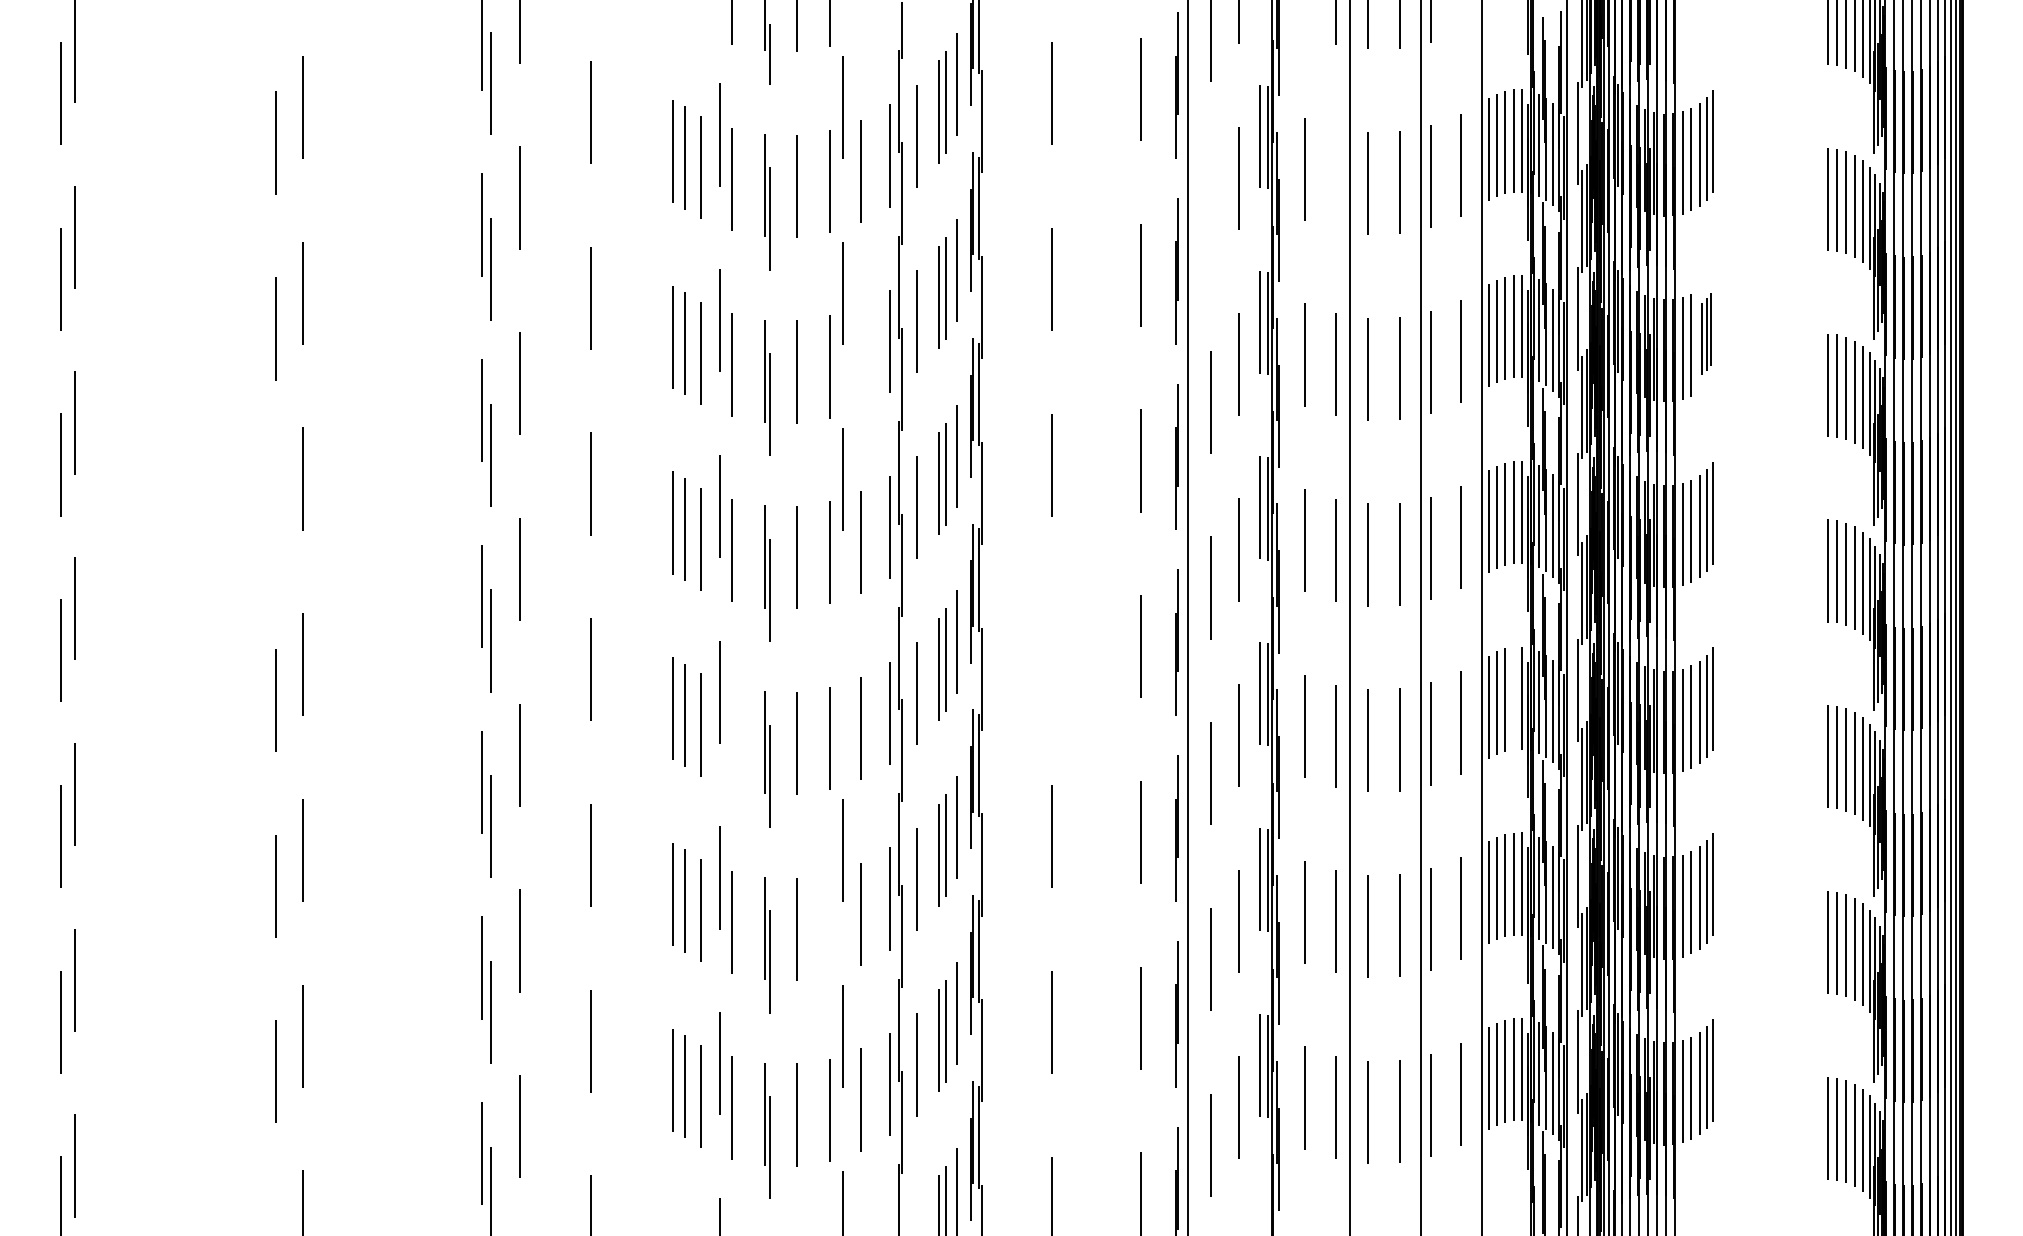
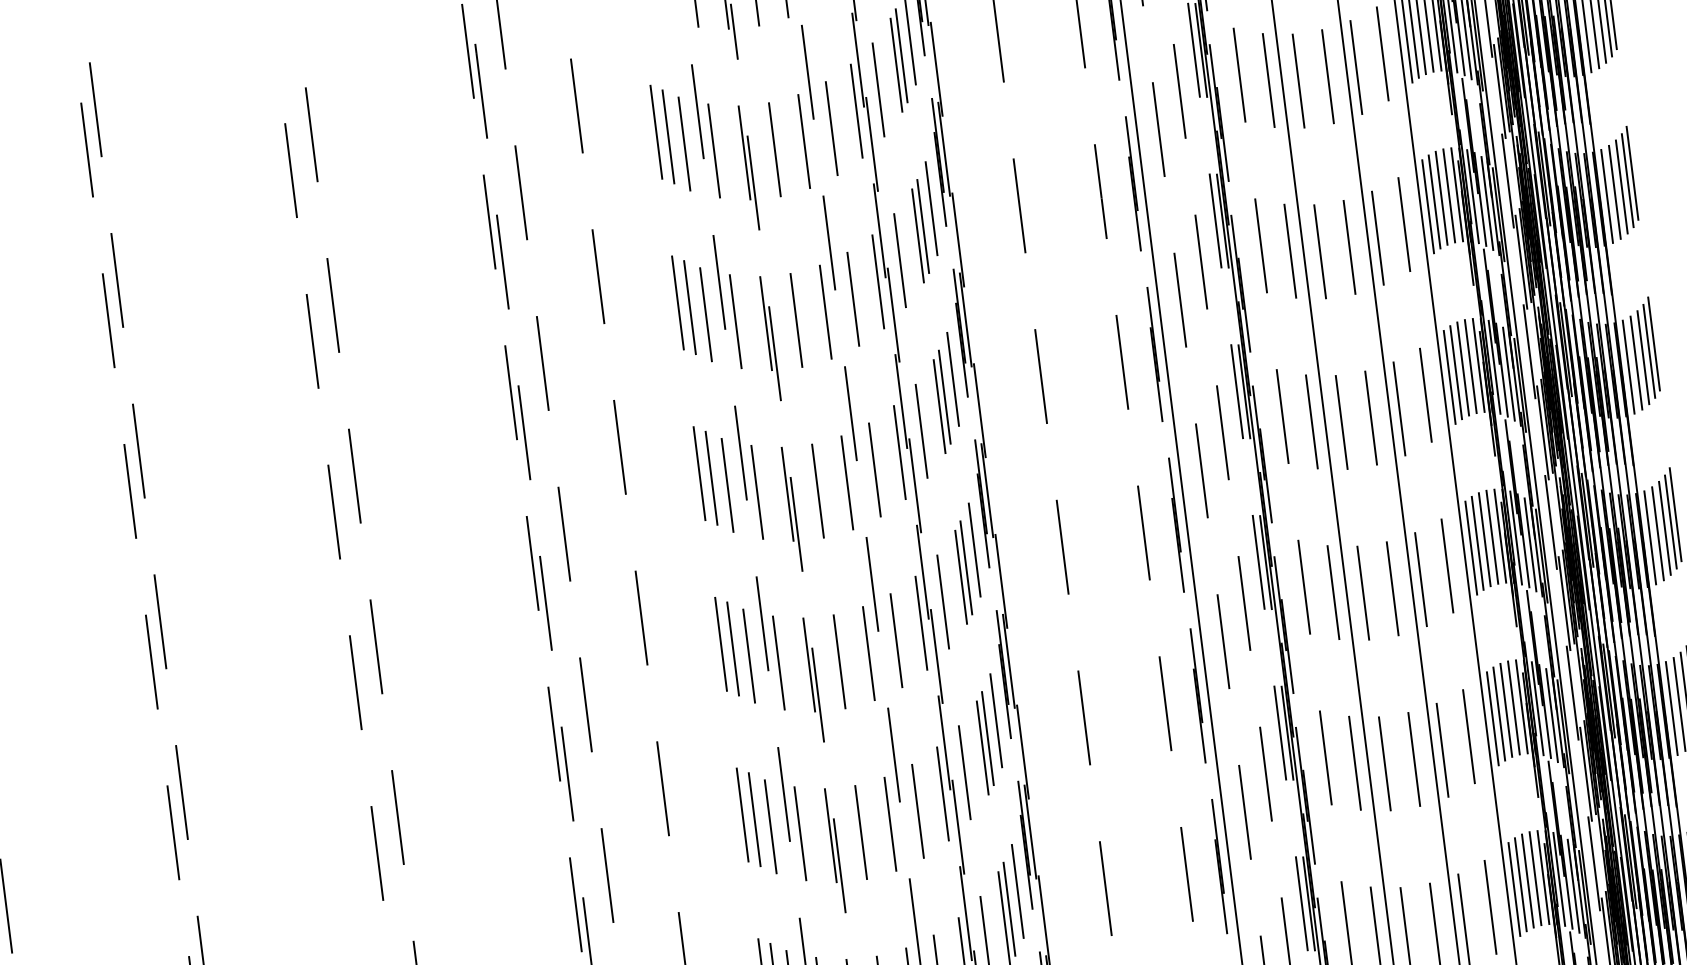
line: (1335, 178) -> (1268, 80), added
line: (1210, 216) -> (1157, 129), added
part: (1706, 333) -> (1627, 179), size x1.43
line: (861, 356) -> (853, 298), added
line: (276, 514) -> (334, 511), added
line: (1051, 650) -> (1062, 546), added
line: (842, 664) -> (871, 584), added
line: (1513, 697) -> (1492, 536), added
line: (732, 736) -> (779, 662), added
line: (829, 924) -> (890, 824), added

